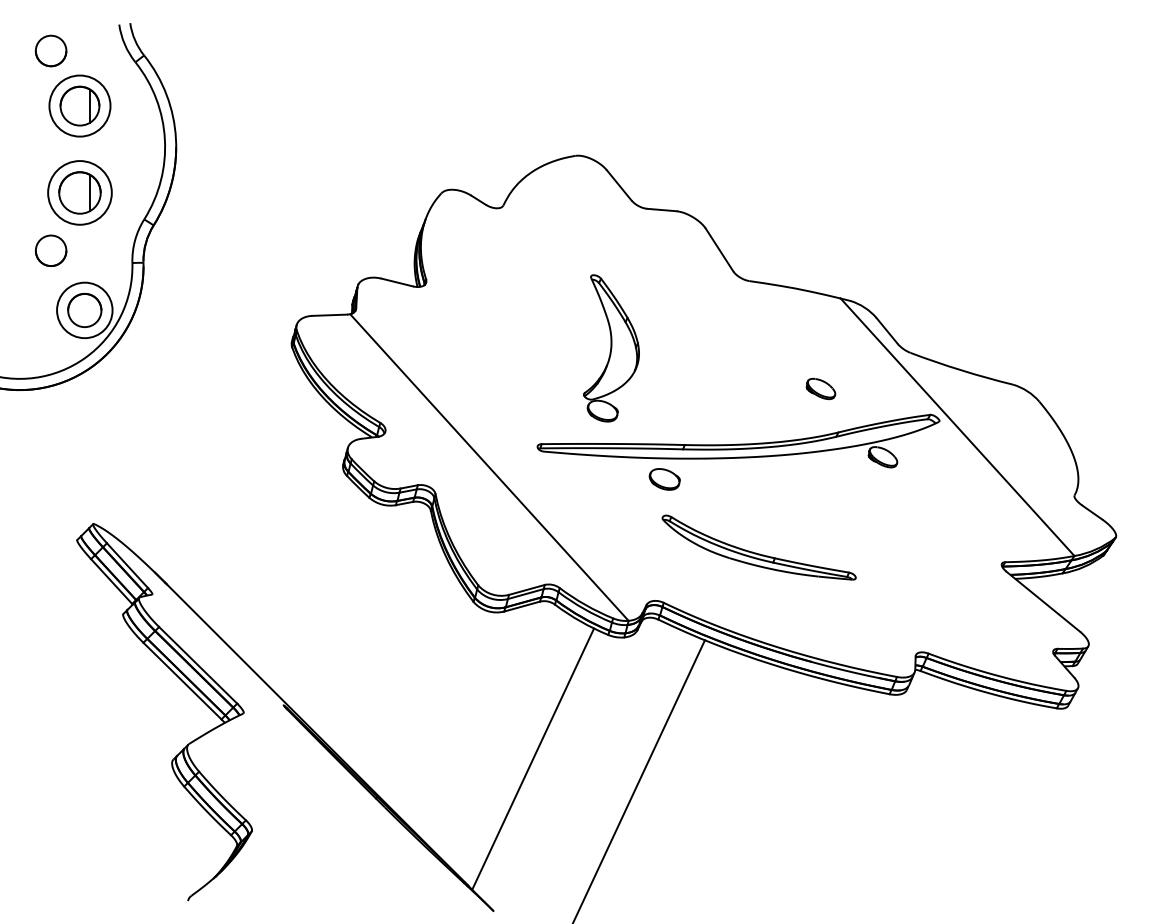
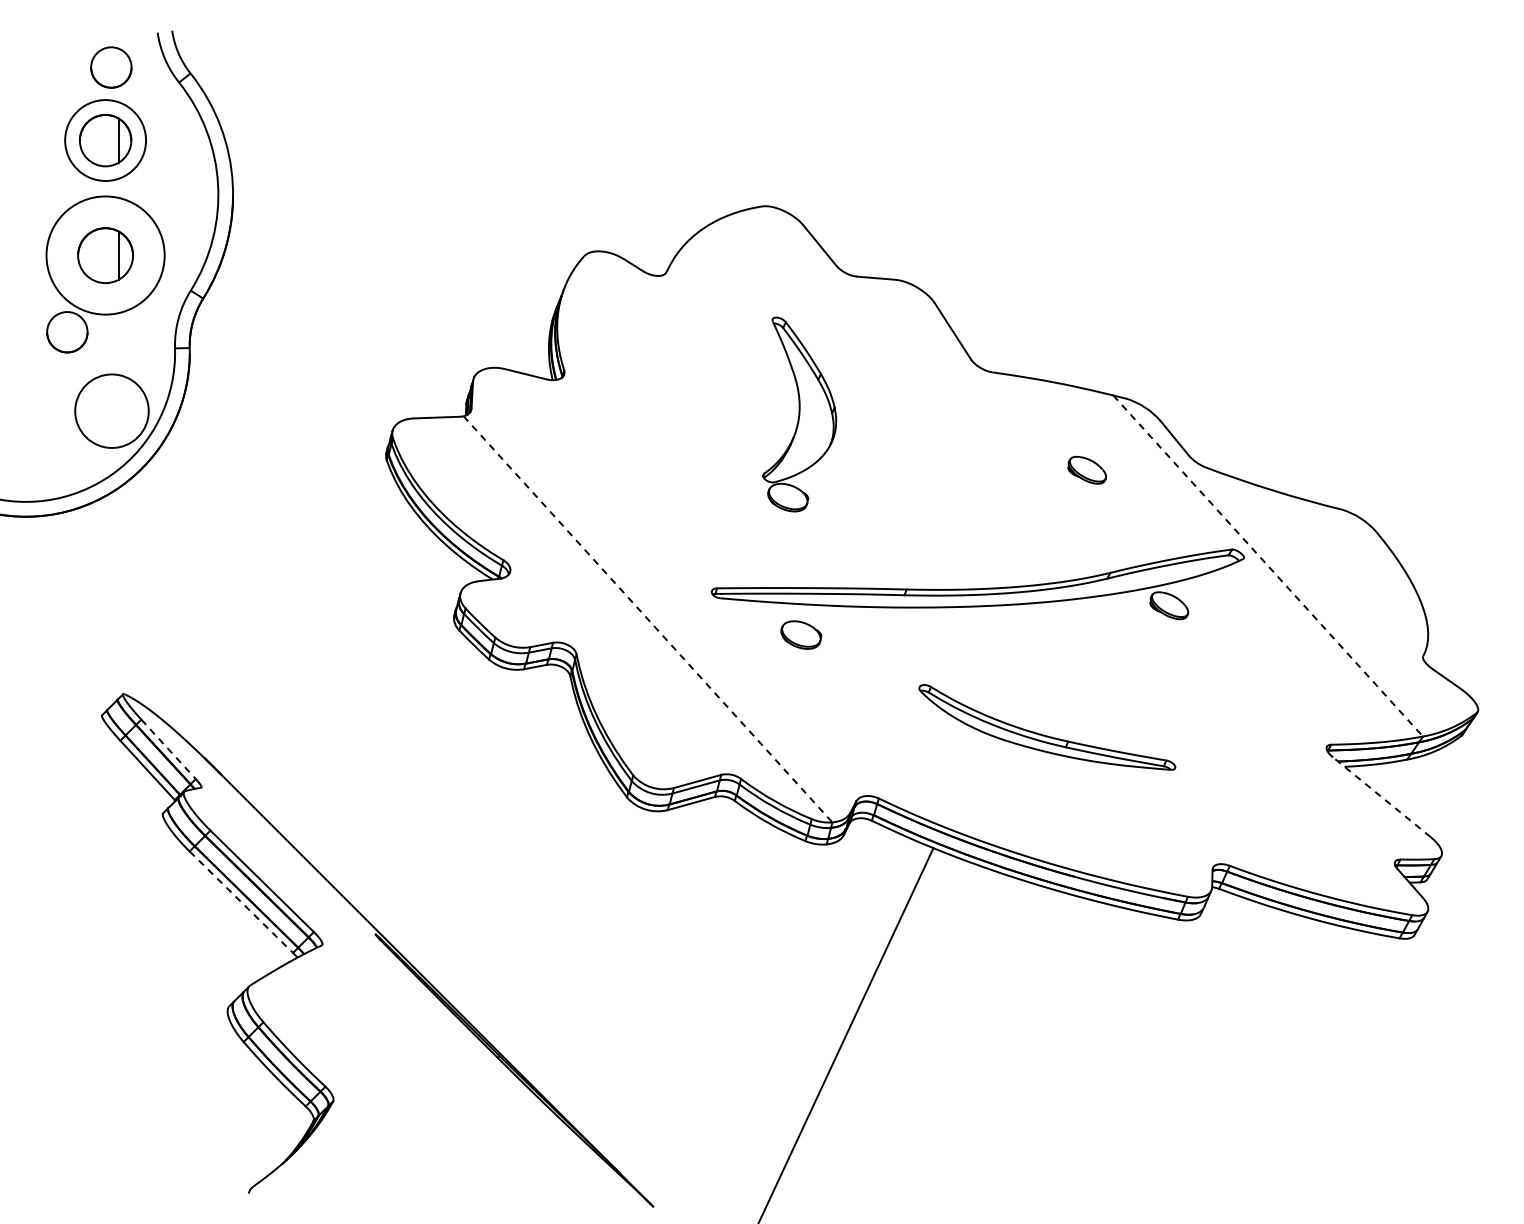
circle: (51, 50) -> (111, 67), moved
circle: (79, 192) -> (105, 255), size x1.4
circle: (84, 310) -> (111, 411), removed
part: (611, 348) -> (799, 414), moved
part: (821, 388) -> (1087, 469), moved
line: (957, 427) -> (1268, 566), solid -> dashed
line: (489, 467) -> (648, 619), solid -> dashed
part: (664, 478) -> (801, 634), moved
part: (757, 552) -> (1044, 734), moved
line: (127, 565) -> (168, 749), solid -> dashed
line: (1043, 602) -> (1381, 797), solid -> dashed
line: (182, 681) -> (241, 902), solid -> dashed
line: (532, 759) -> (705, 1005), removed

